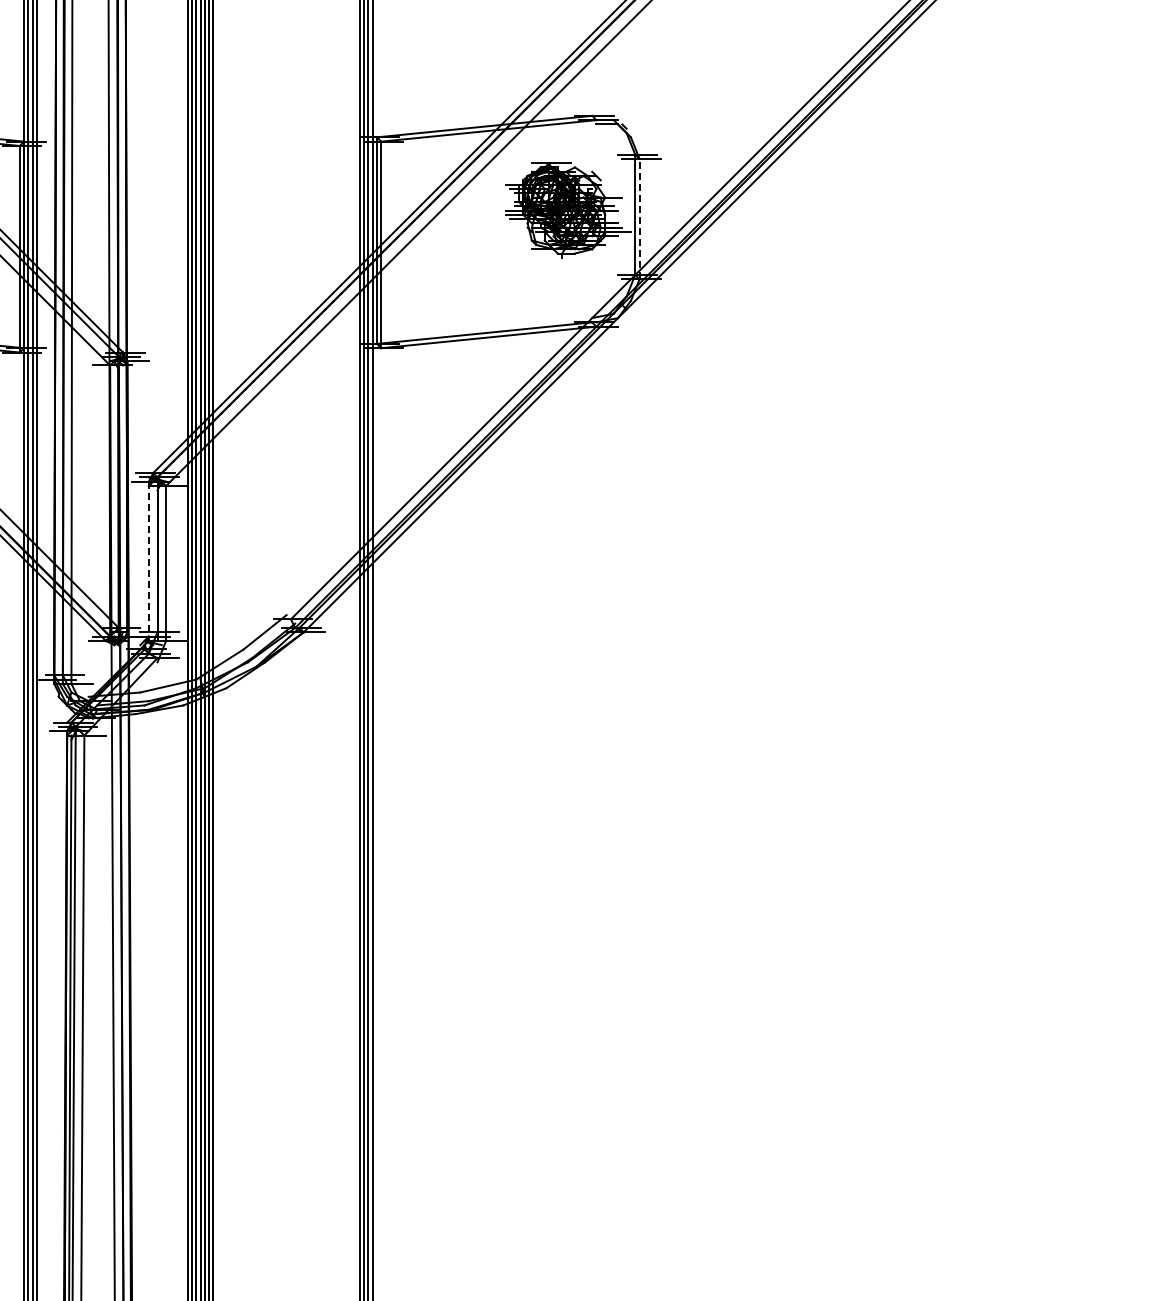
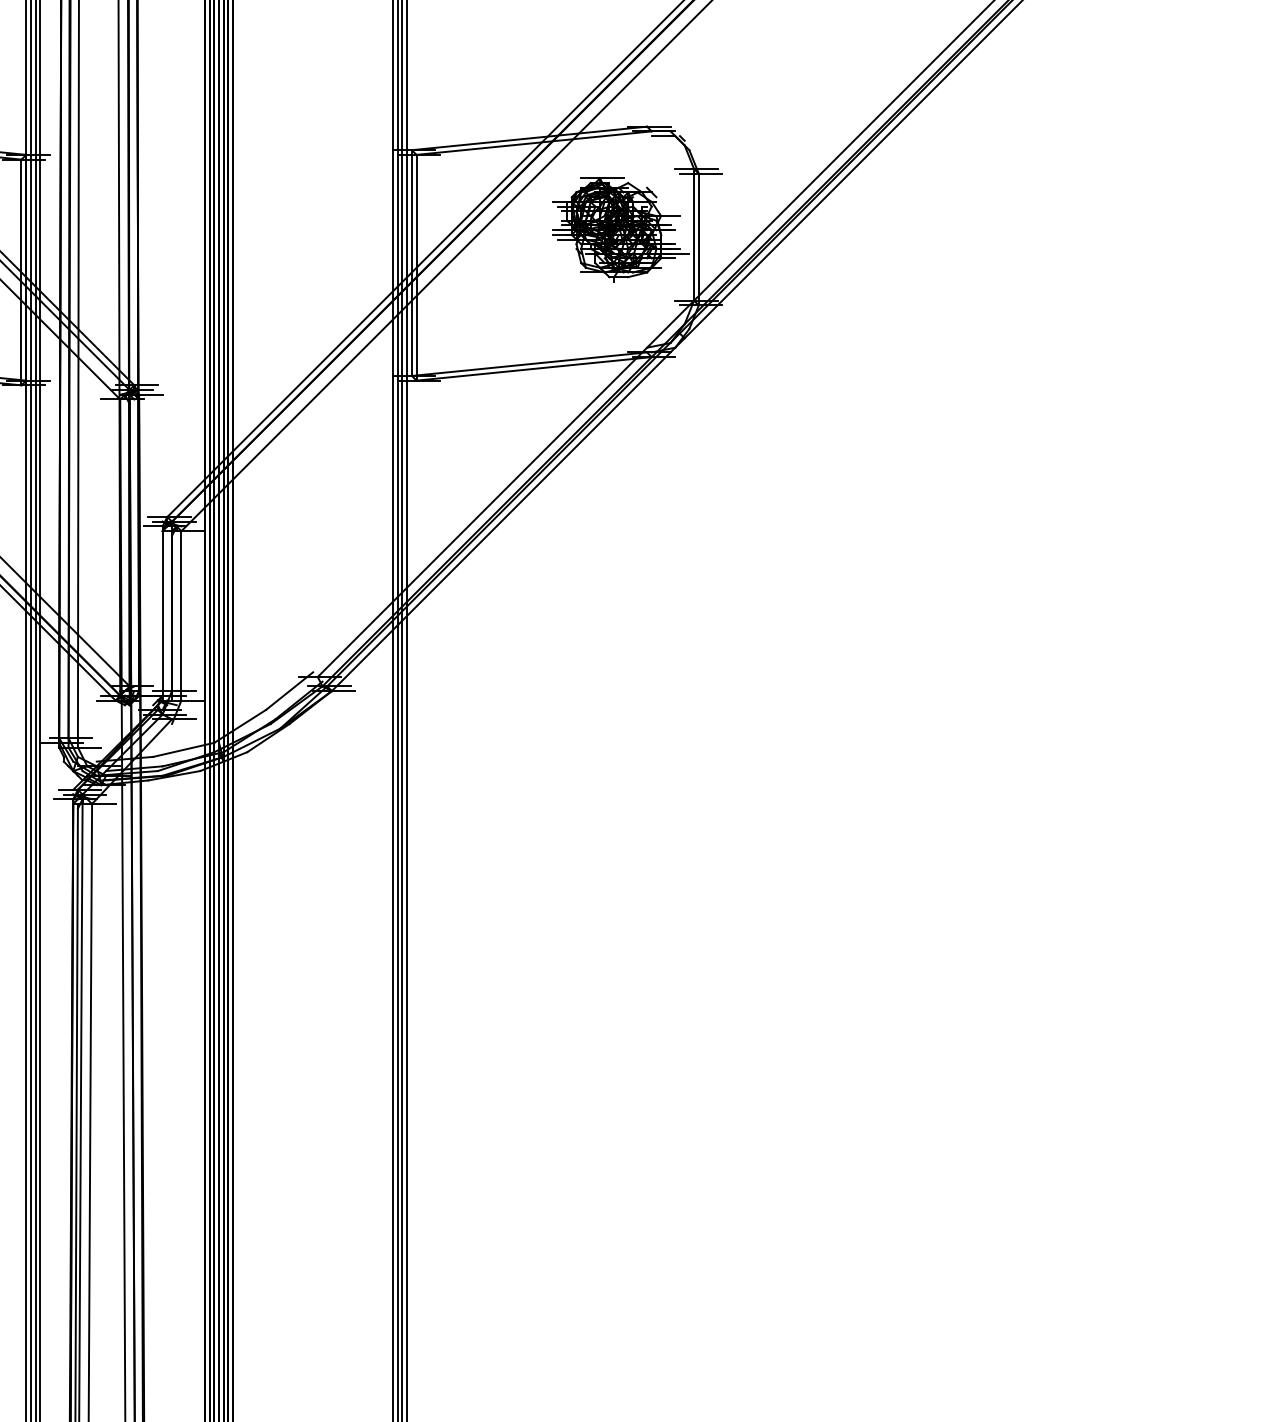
line: (639, 218) -> (698, 238), dashed -> solid
line: (148, 559) -> (162, 611), dashed -> solid

